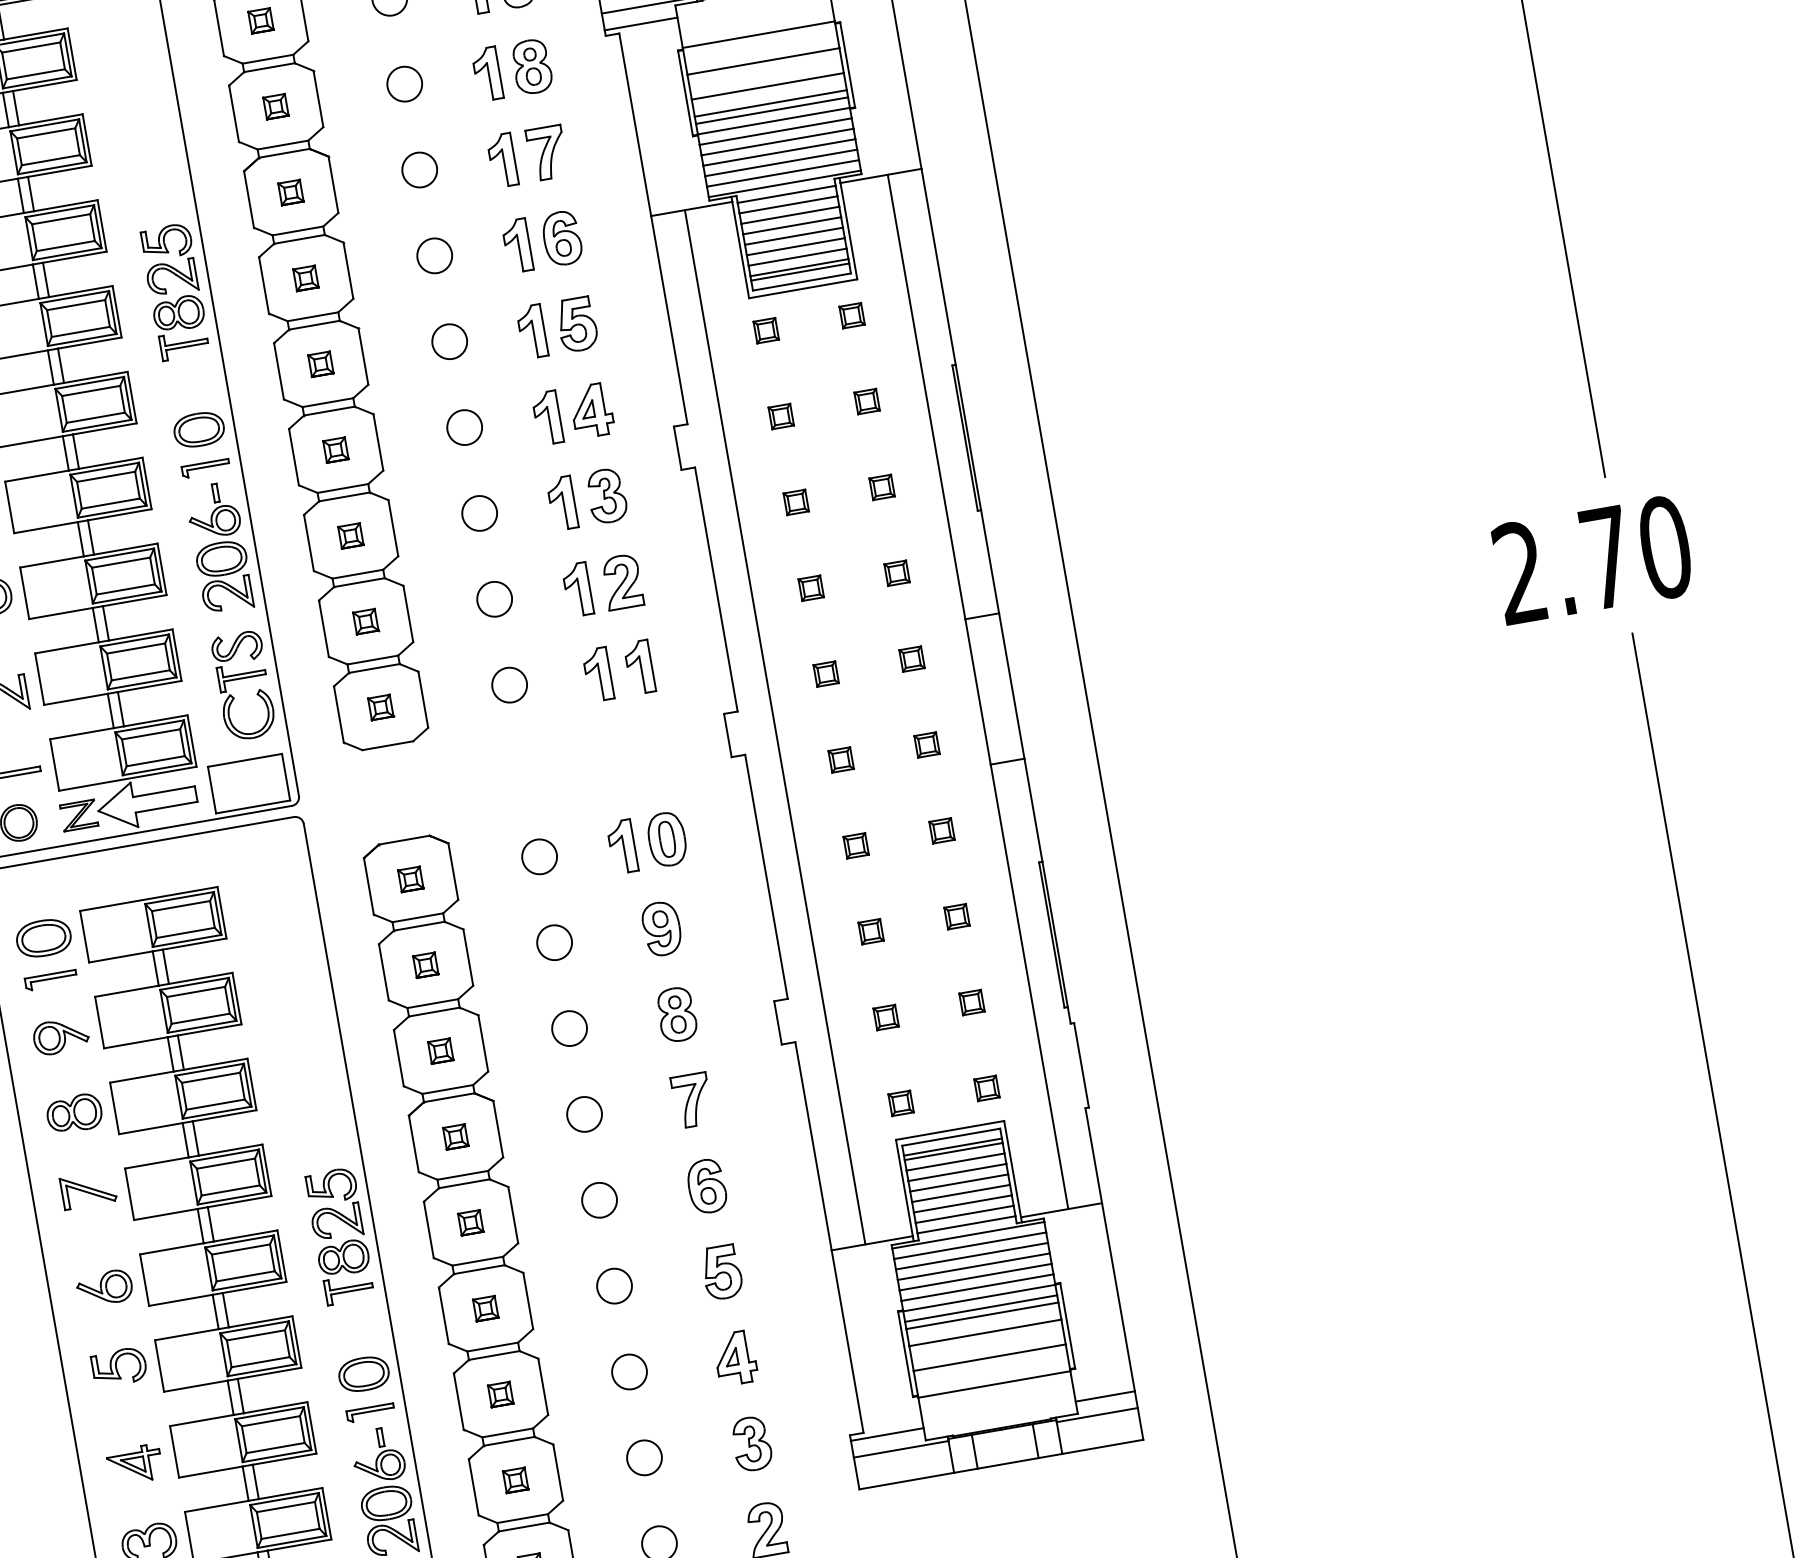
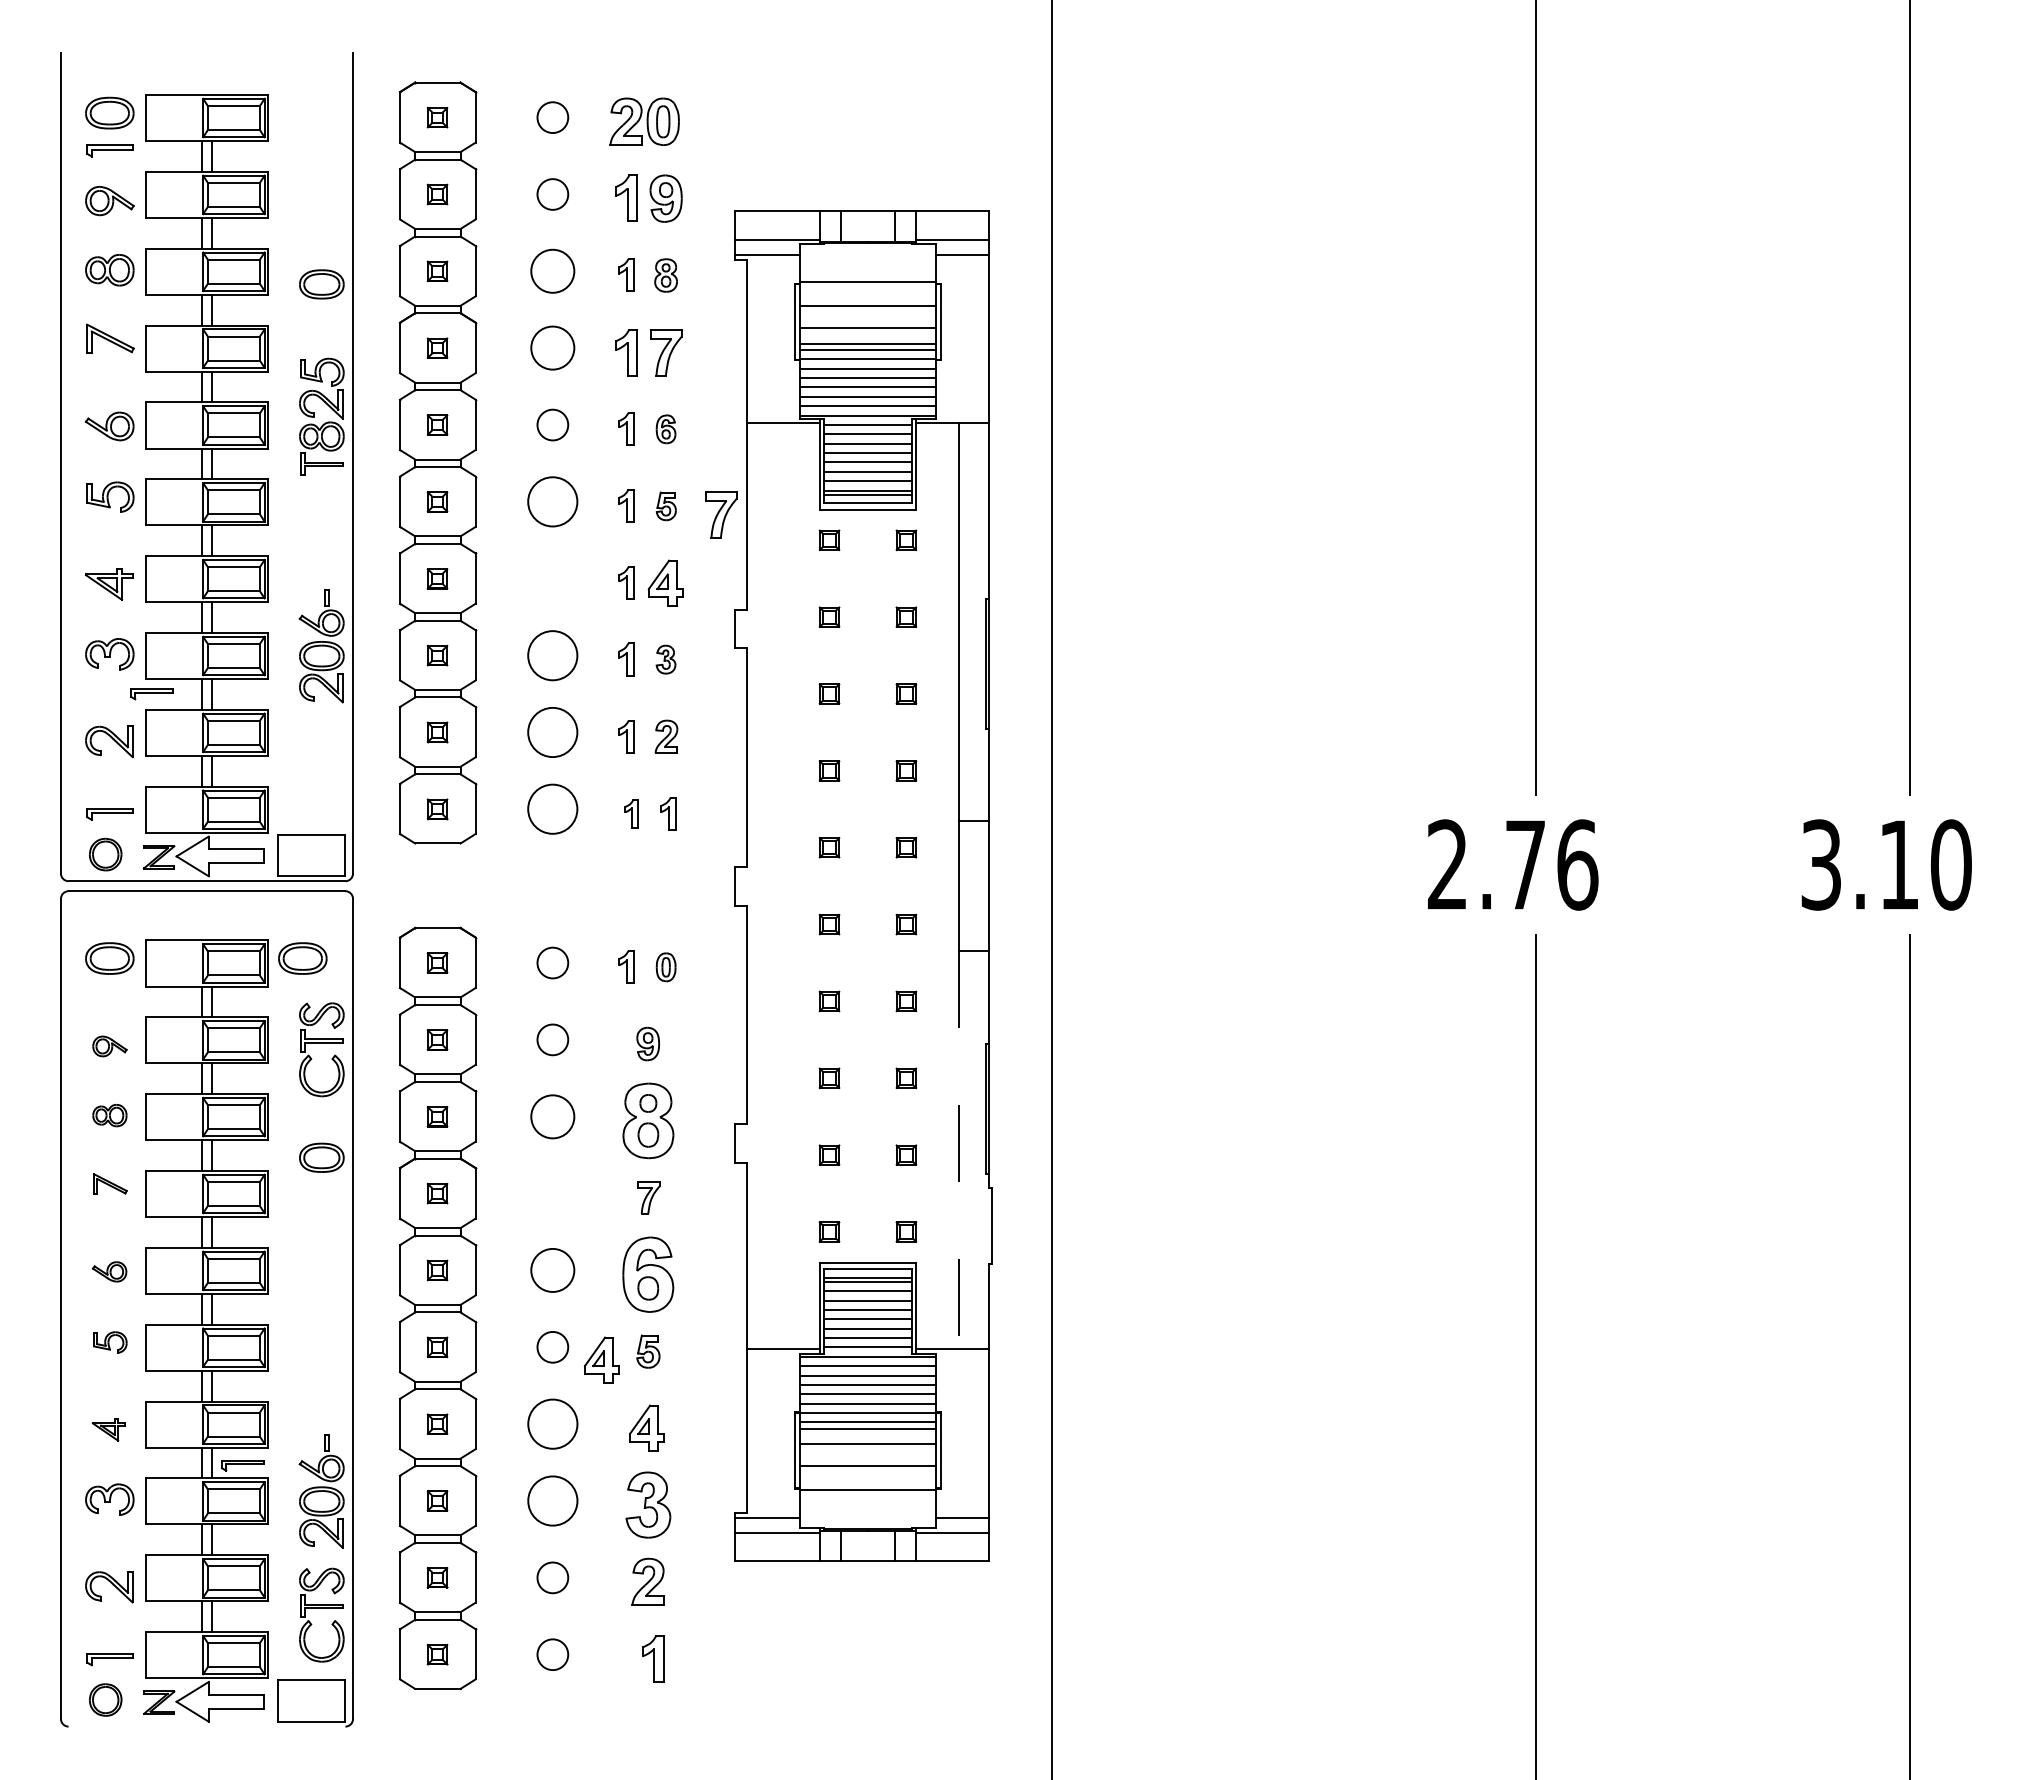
part: (531, 66) -> (665, 275), size x0.7
part: (487, 73) -> (626, 274), size x0.7
circle: (404, 84) -> (552, 271), size x1.4
circle: (419, 170) -> (552, 348), size x1.4
part: (561, 238) -> (665, 429), size x0.6
part: (517, 245) -> (626, 428), size x0.7
part: (640, 322) -> (721, 514), added
part: (577, 324) -> (666, 506), size x0.6
part: (532, 331) -> (626, 505), size x0.7
circle: (449, 341) -> (552, 501), size x1.6
part: (547, 417) -> (626, 582), size x0.7
circle: (464, 427) -> (552, 578), removed
part: (198, 429) -> (321, 284), moved
part: (205, 469) -> (151, 694), moved
part: (606, 495) -> (665, 659), size x0.6
part: (562, 503) -> (626, 659), size x0.7
circle: (479, 513) -> (552, 655), size x1.6
text: (1665, 547) -> (1577, 864), 2.70 -> 2.76
part: (622, 581) -> (666, 736), size x0.7
part: (577, 589) -> (626, 736), size x0.7
circle: (494, 599) -> (552, 732), size x1.6
part: (639, 667) -> (668, 813), size x0.7
part: (598, 674) -> (631, 813), size x0.6
part: (243, 685) -> (321, 1049), moved
circle: (509, 685) -> (552, 809), size x1.6
line: (775, 727) -> (777, 886), removed
part: (666, 839) -> (665, 967), size x0.6
part: (622, 846) -> (626, 966), size x0.7
part: (259, 900) -> (302, 958), added
part: (661, 928) -> (647, 1043), size x0.7
part: (50, 980) -> (109, 996), removed
line: (1029, 987) -> (958, 1150), solid -> dashed
part: (676, 1014) -> (647, 1120), size x1.6
circle: (569, 1028) -> (552, 1116), size x1.4
part: (60, 1036) -> (109, 1046), size x0.7
part: (692, 1100) -> (648, 1197), size x0.7
part: (74, 1113) -> (109, 1115), size x0.7
circle: (584, 1114) -> (552, 1193), removed
part: (706, 1186) -> (647, 1274), size x1.6
part: (88, 1189) -> (110, 1183), size x0.7
circle: (599, 1200) -> (552, 1270), size x1.4
part: (344, 1242) -> (324, 1268), removed
part: (722, 1272) -> (648, 1351), size x0.7
part: (104, 1287) -> (109, 1271), size x0.7
part: (671, 1290) -> (601, 1359), added
part: (119, 1367) -> (110, 1342), size x0.7
circle: (628, 1371) -> (552, 1423), size x1.6
part: (363, 1373) -> (321, 1157), moved
part: (370, 1412) -> (242, 1465), moved
part: (751, 1444) -> (647, 1505), size x1.4
circle: (643, 1457) -> (552, 1500), size x1.6
part: (134, 1464) -> (108, 1429), size x0.7

